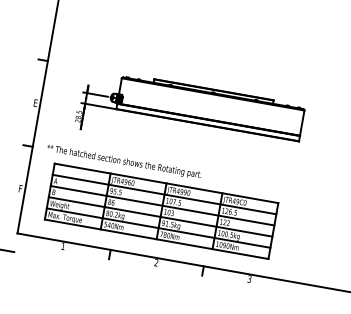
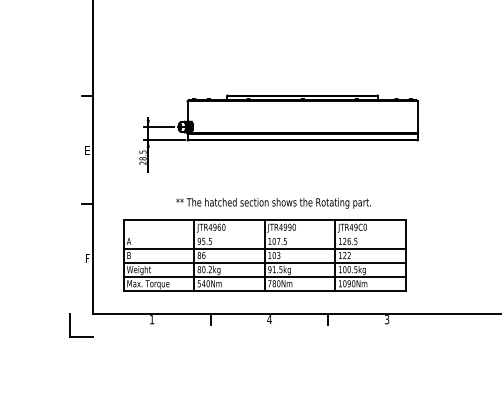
text: (124, 162) -> (273, 203), moved
line: (164, 194) -> (264, 234), removed
text: (156, 262) -> (269, 319), 2 -> 4

